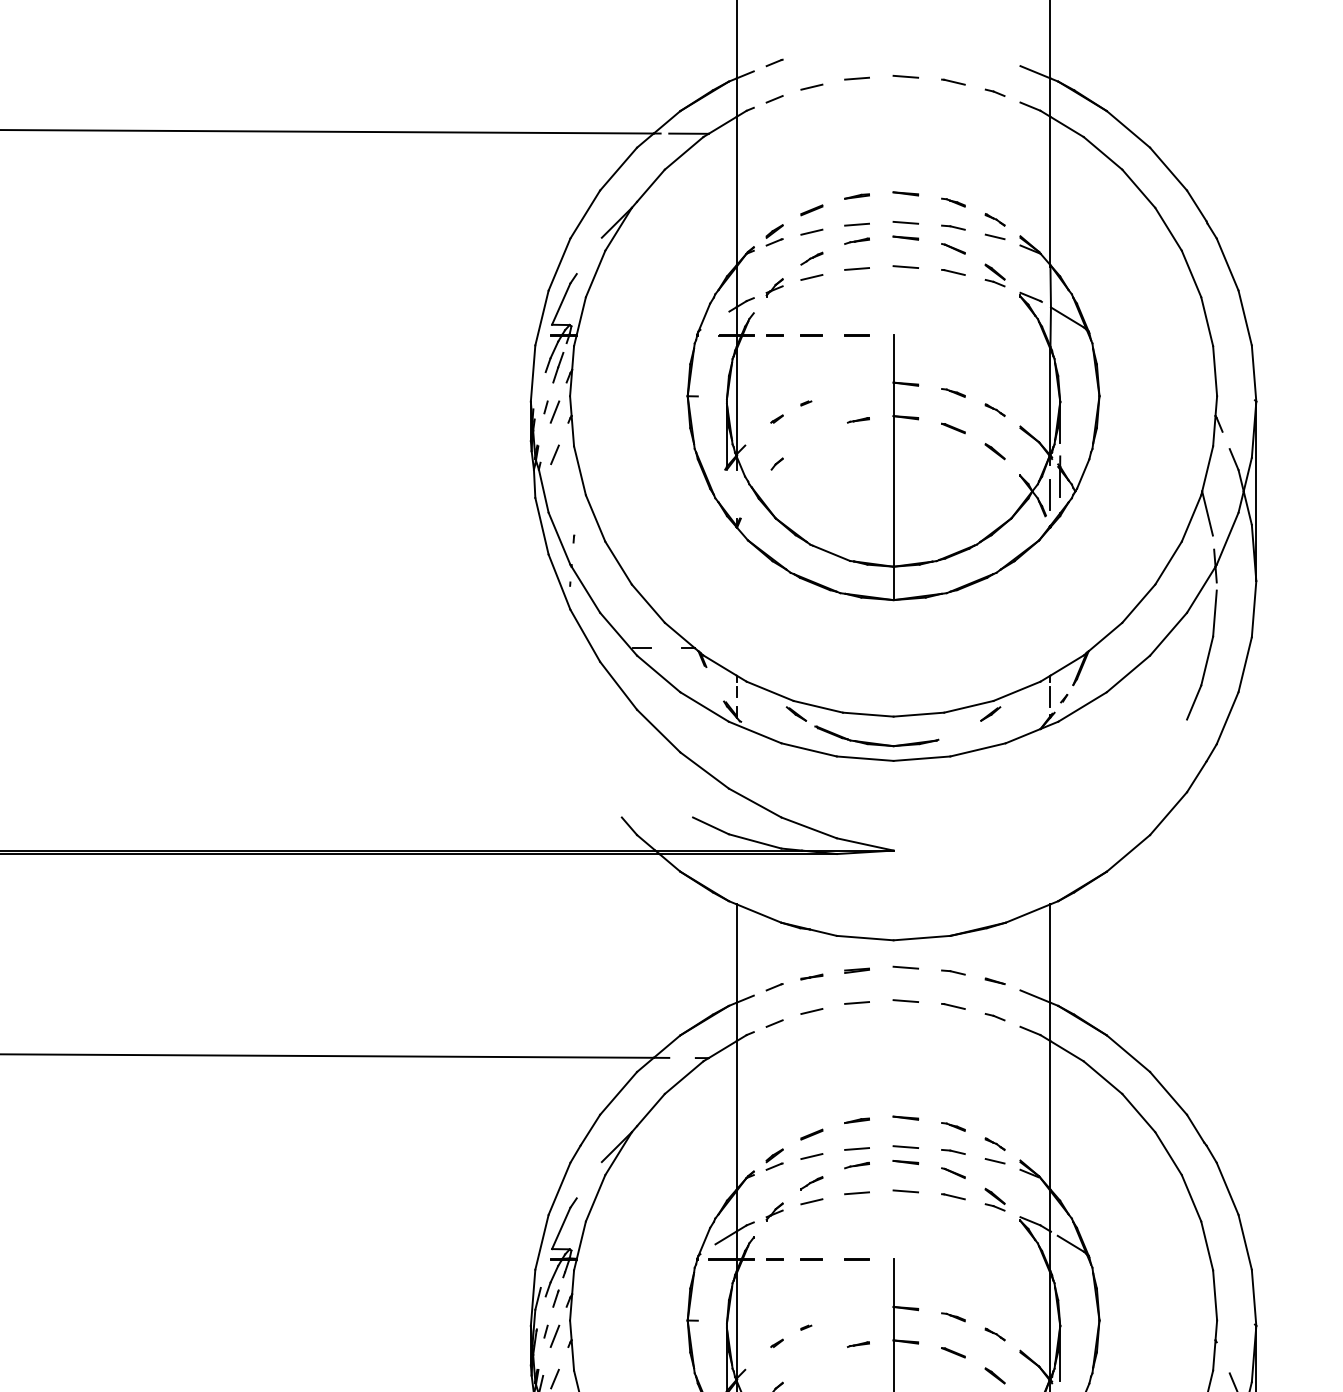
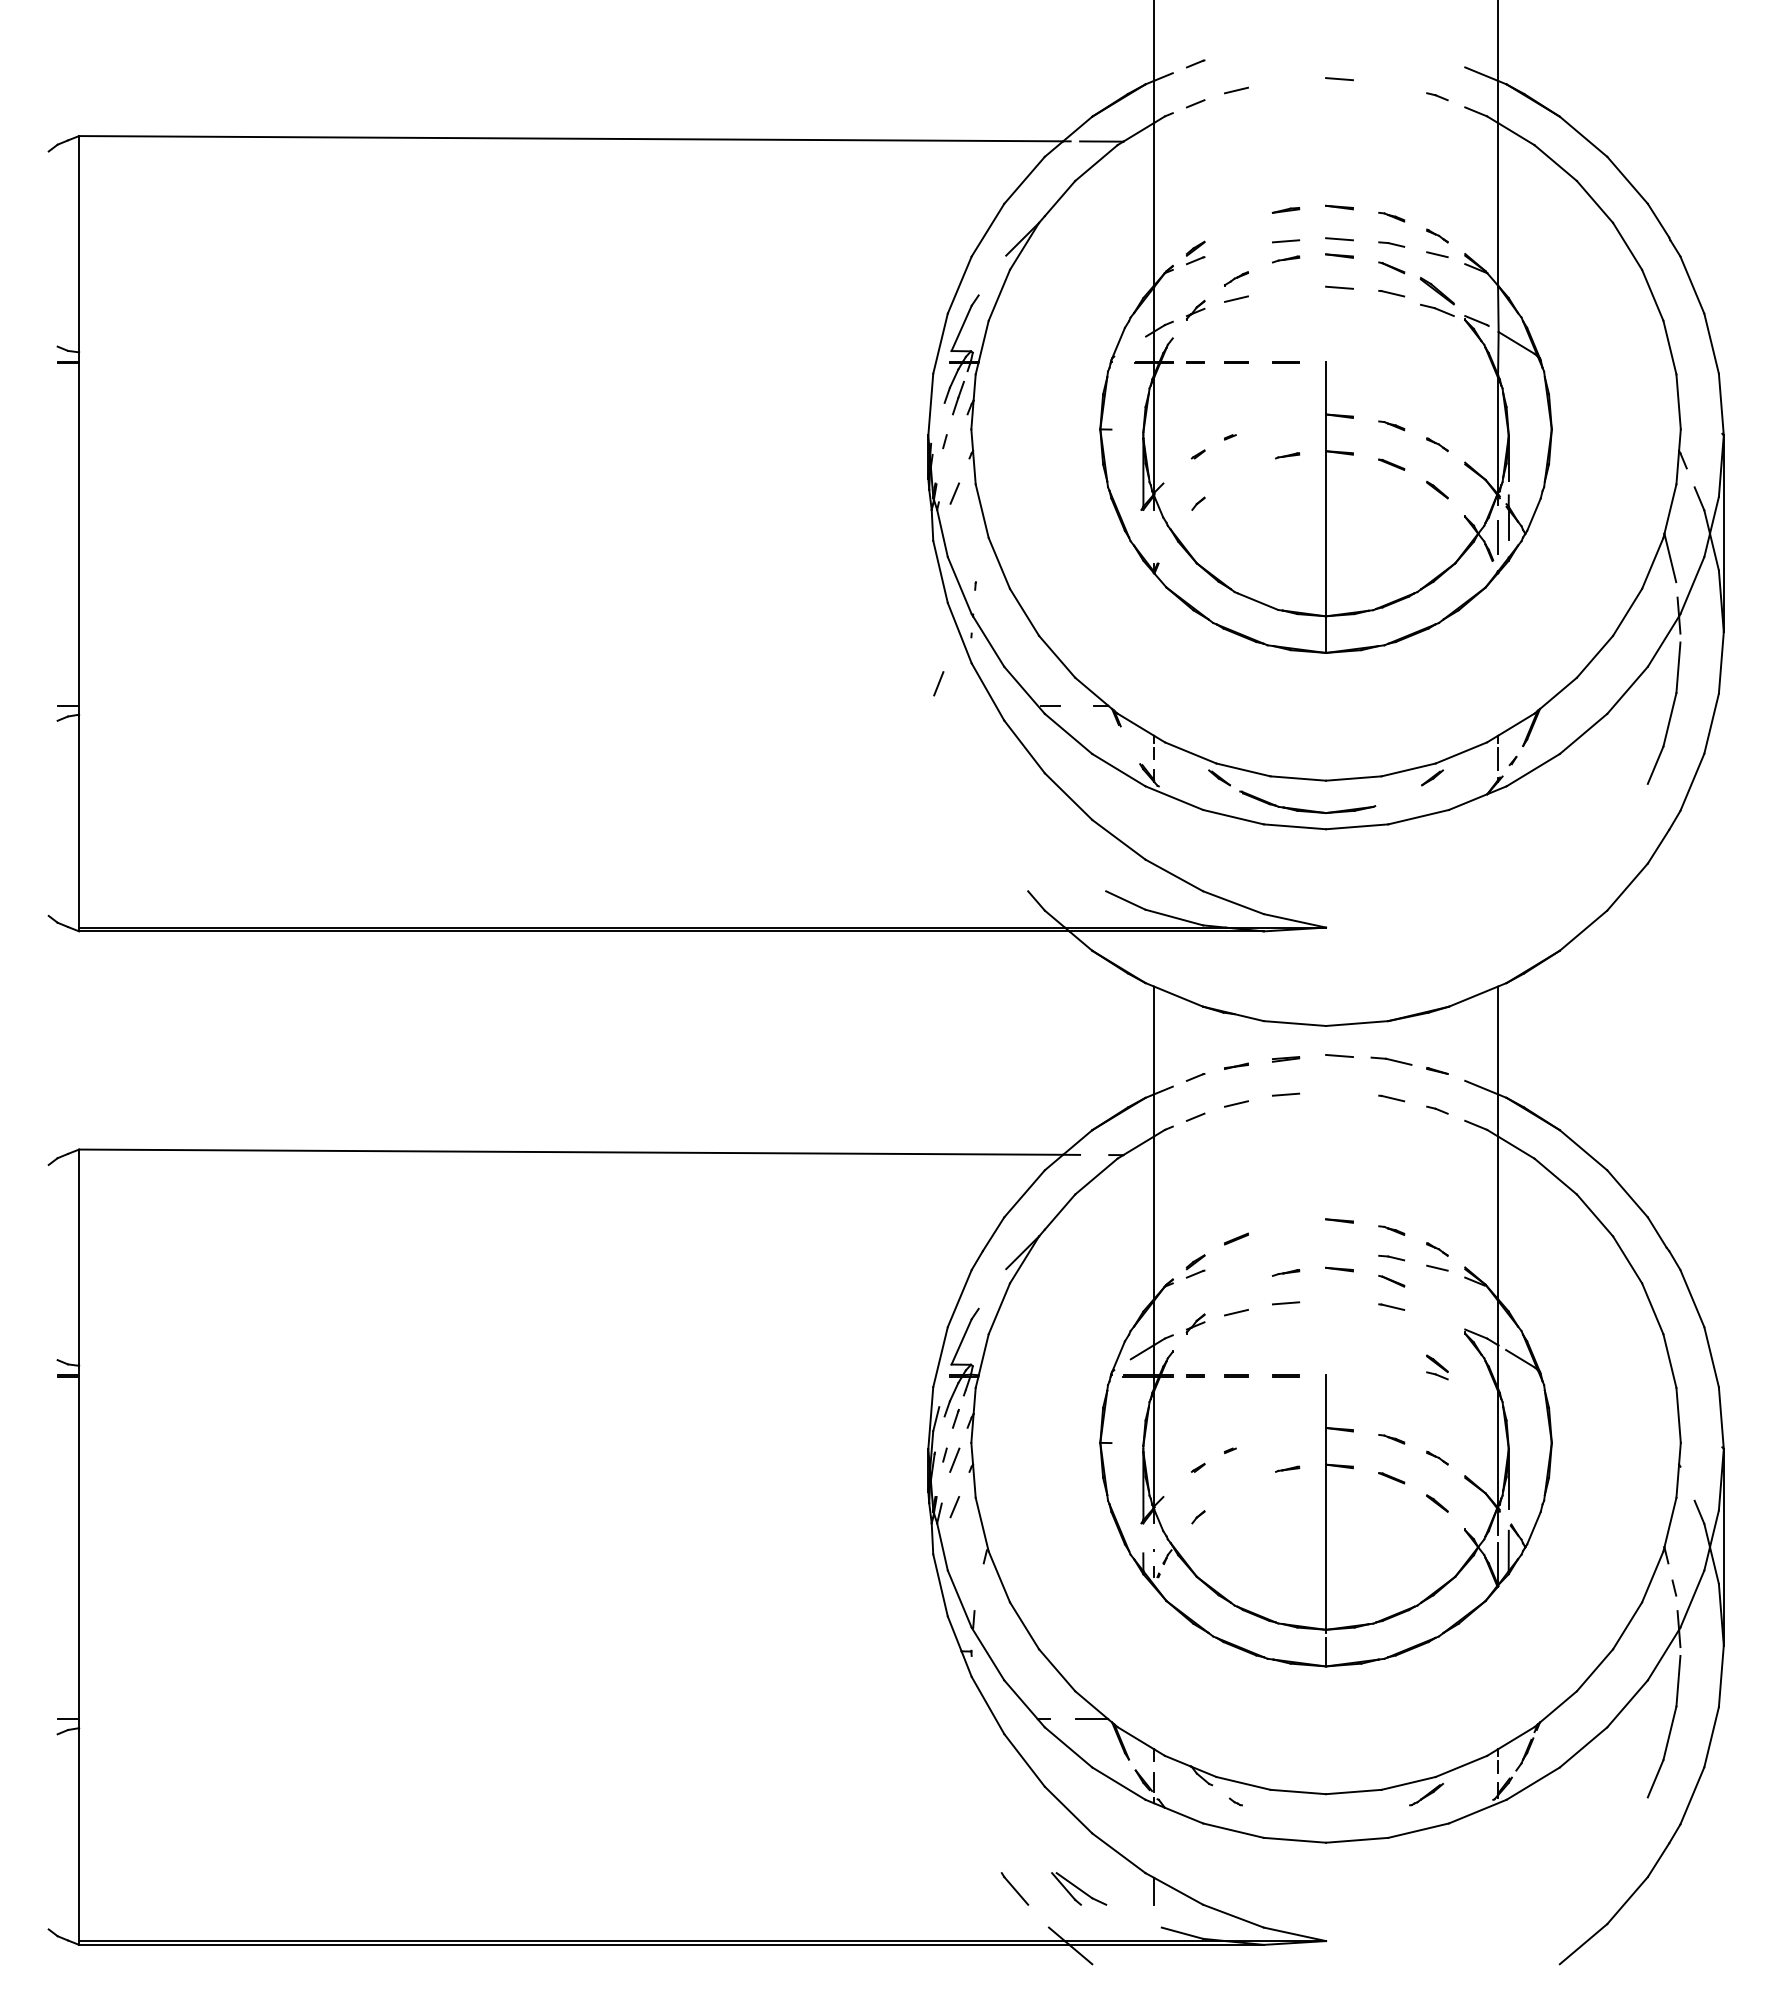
line: (856, 78) -> (1285, 81), removed
line: (953, 81) -> (1391, 84), removed
line: (811, 210) -> (1236, 225), removed
line: (811, 232) -> (1236, 249), removed
line: (856, 268) -> (1285, 289), removed
part: (995, 275) -> (1437, 296), size x1.6
line: (554, 411) -> (938, 683), moved
part: (953, 972) -> (1391, 1061), size x1.6
line: (905, 1000) -> (1339, 1092), removed
line: (856, 1120) -> (1285, 1223), removed
line: (905, 1146) -> (1339, 1252), removed
line: (856, 1148) -> (1285, 1254), removed
line: (811, 1156) -> (1236, 1262), removed
line: (811, 1183) -> (1236, 1292), removed
line: (905, 1191) -> (1339, 1301), removed
part: (995, 1199) -> (1437, 1367), moved

